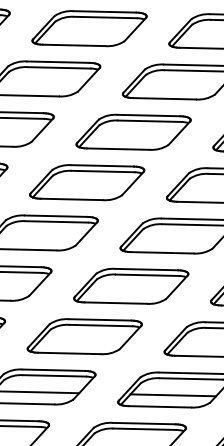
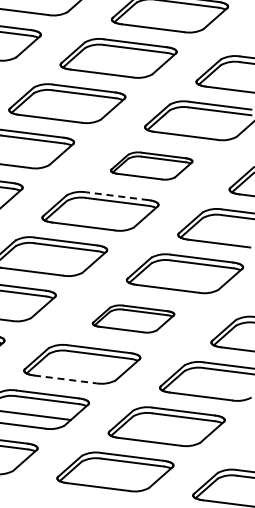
part: (133, 131) -> (151, 165), size x0.7
line: (102, 166) -> (117, 196), solid -> dashed
part: (131, 285) -> (133, 318), size x0.7
line: (69, 353) -> (65, 379), solid -> dashed
line: (172, 395) -> (163, 431), removed

